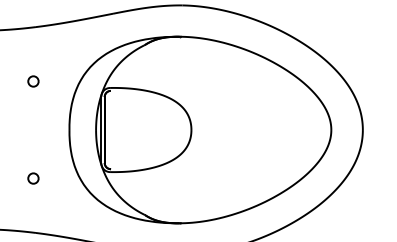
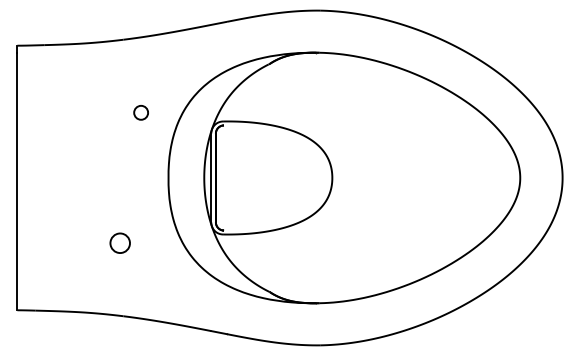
circle: (32, 81) -> (140, 112), moved
circle: (32, 178) -> (119, 242), size x1.4

